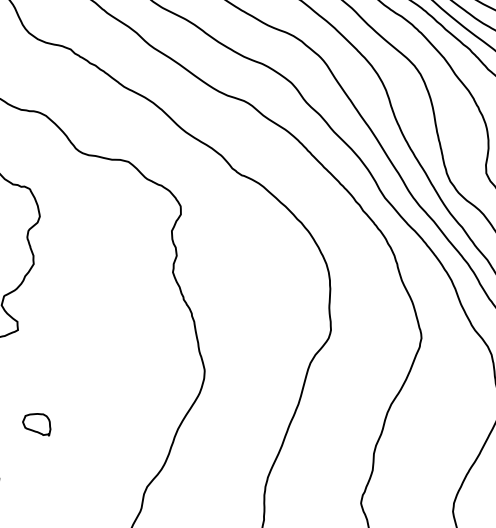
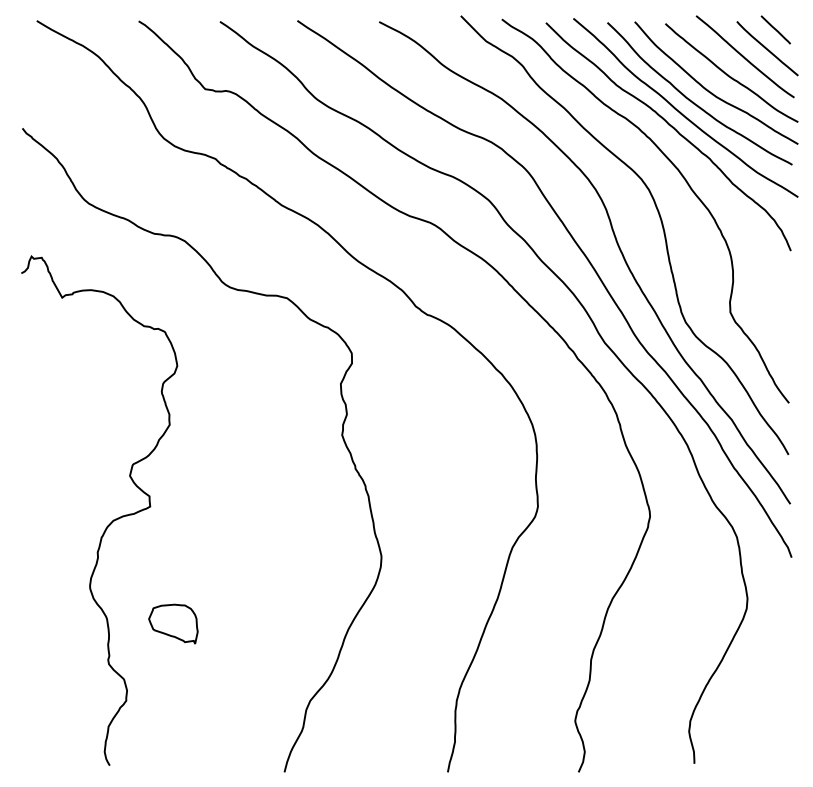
part: (36, 424) -> (173, 623), size x1.43

